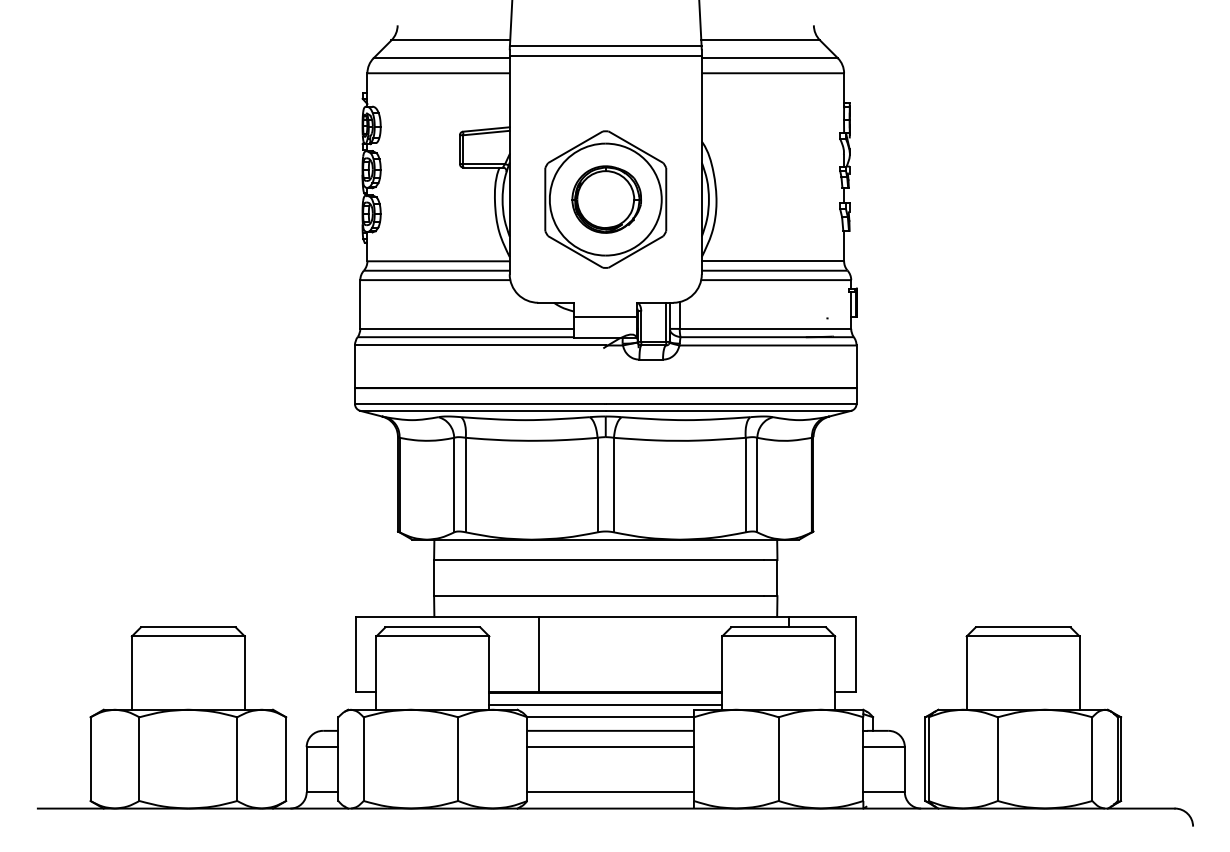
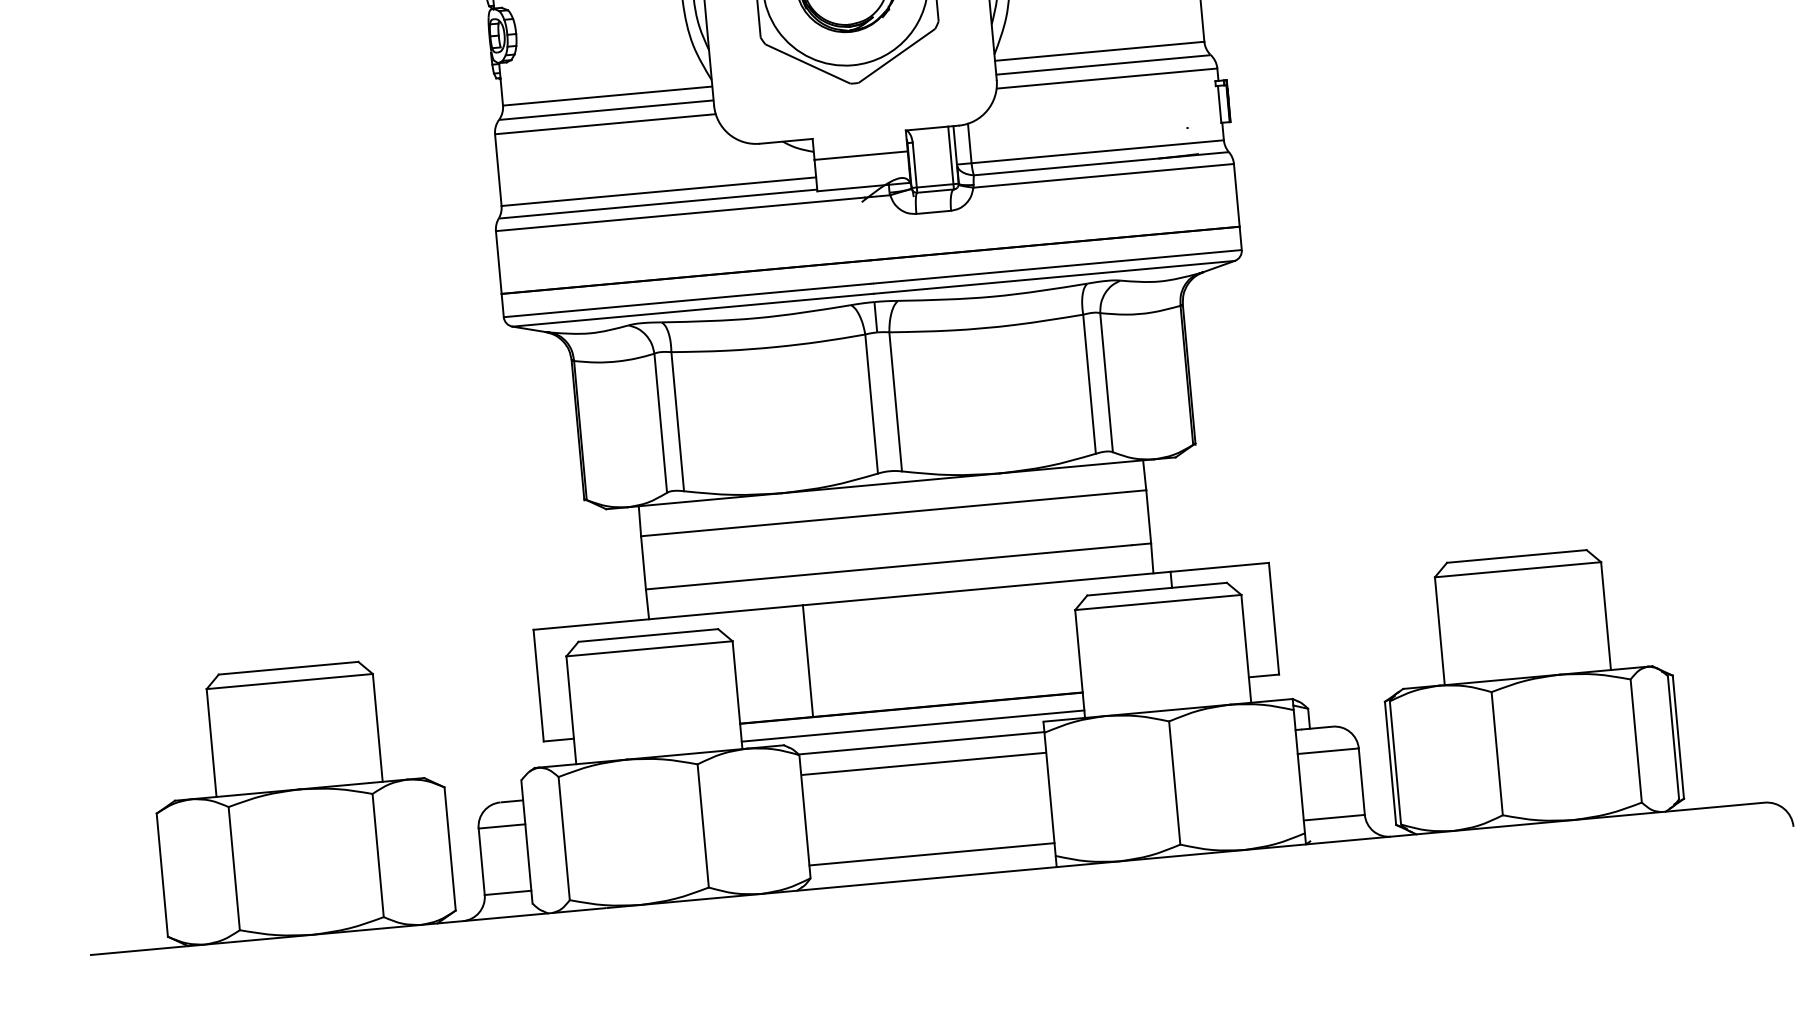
line: (610, 747) -> (925, 788), removed

